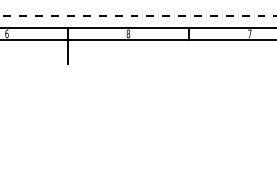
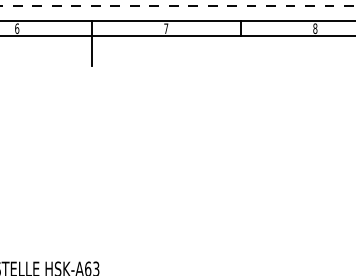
text: (128, 33) -> (166, 28), 8 -> 7
text: (250, 33) -> (315, 28), 7 -> 8

